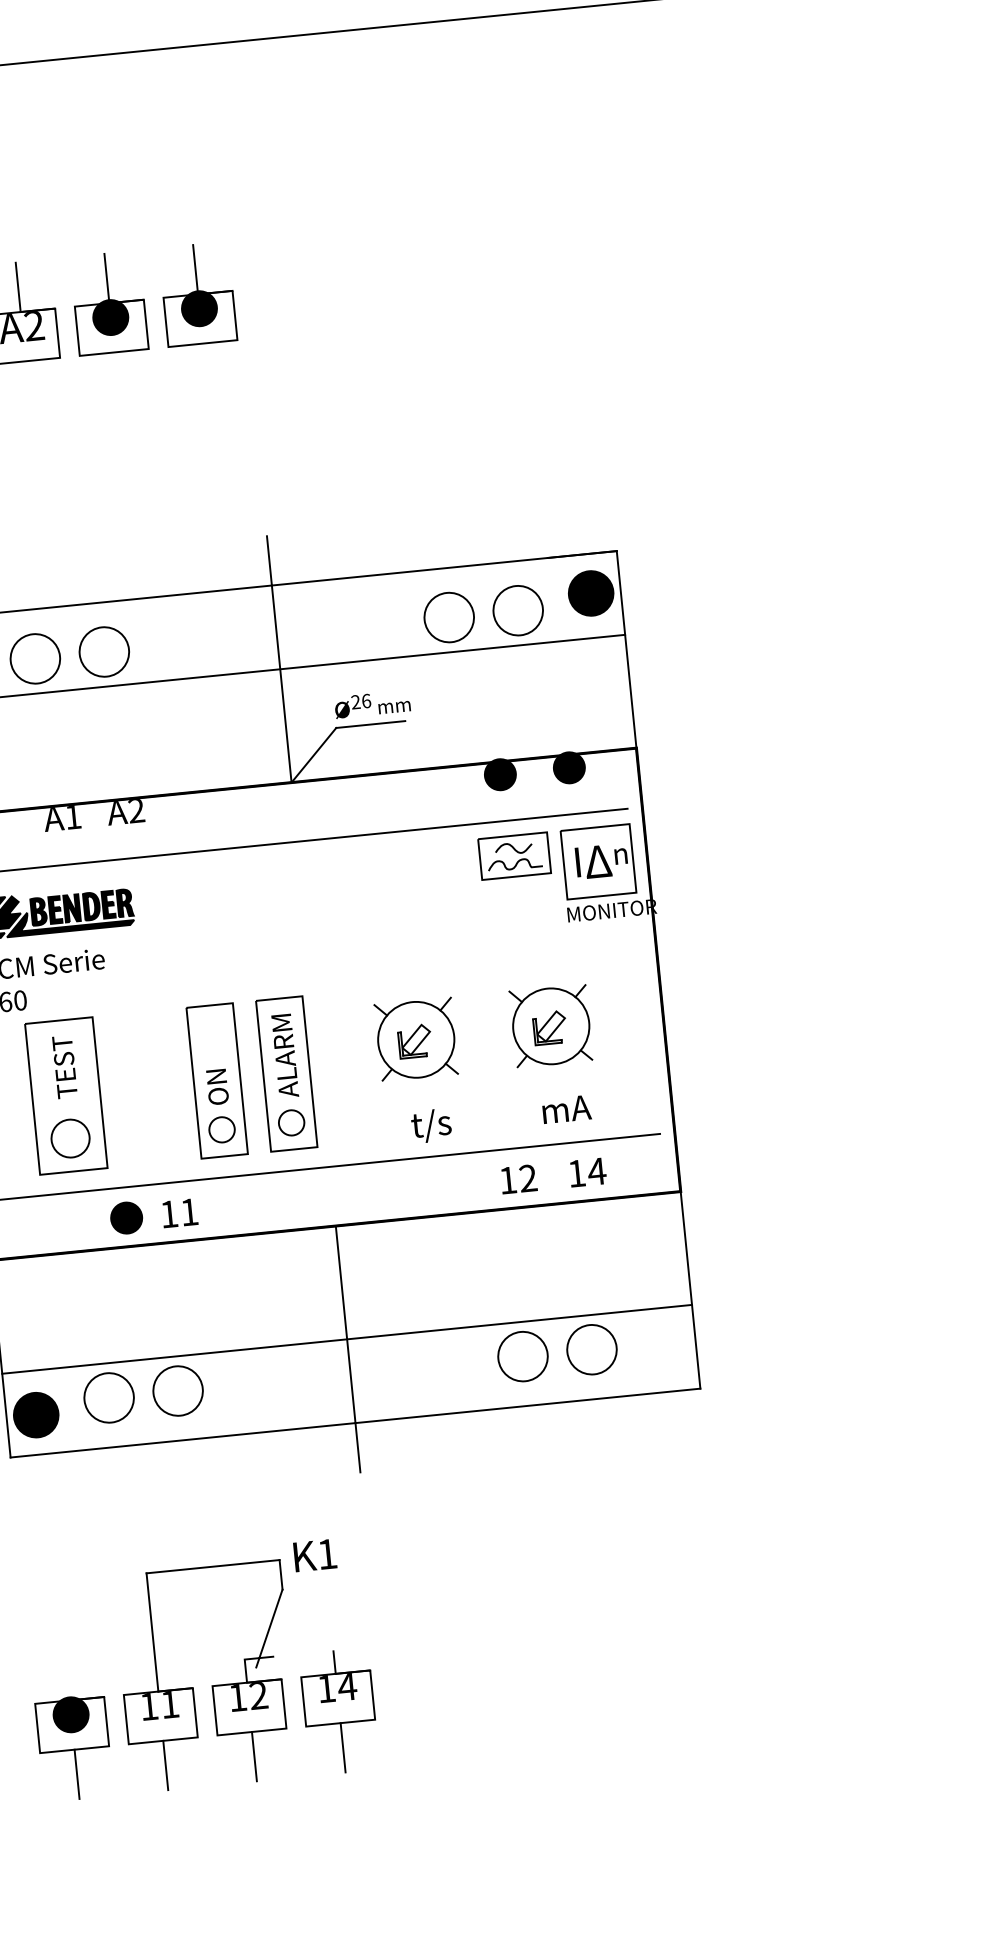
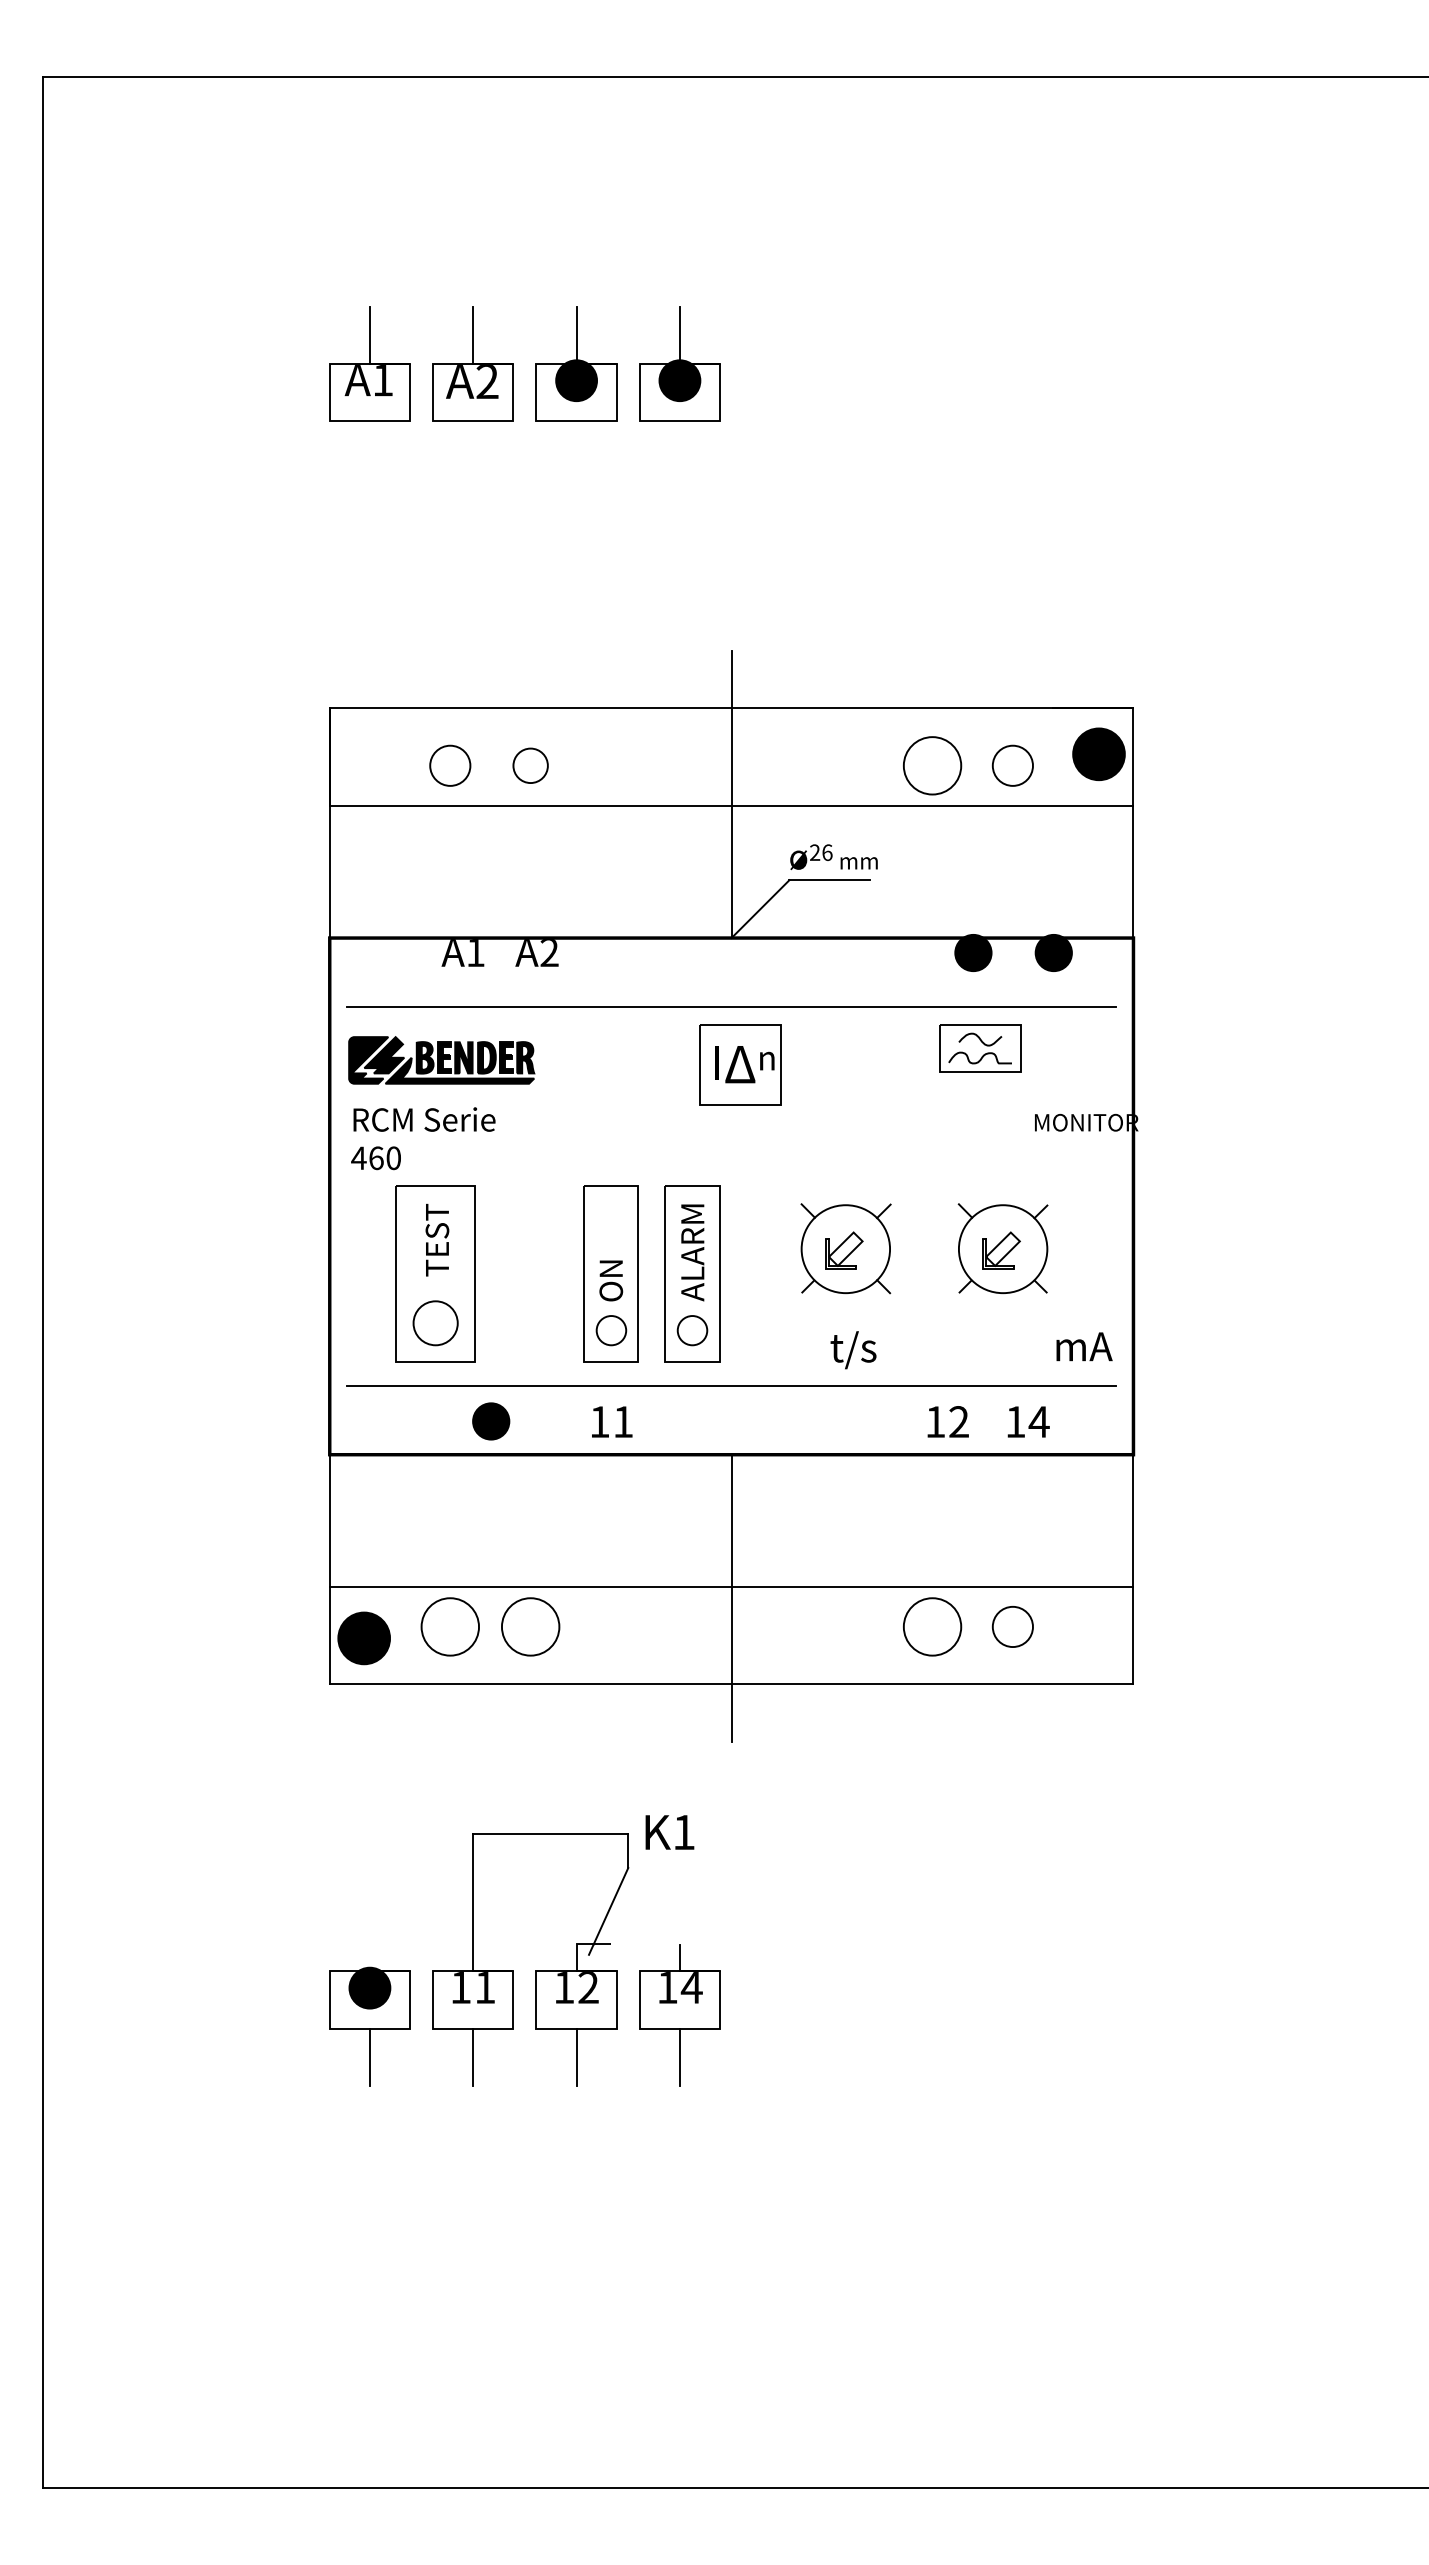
circle: (517, 610) -> (1012, 765), size x0.7
circle: (104, 651) -> (530, 765), size x0.6
circle: (35, 658) -> (450, 765), size x0.7
part: (598, 861) -> (740, 1064), moved
text: (566, 1109) -> (1084, 1346), moved
text: (180, 1212) -> (612, 1421), moved
circle: (591, 1349) -> (1012, 1626), size x0.7

